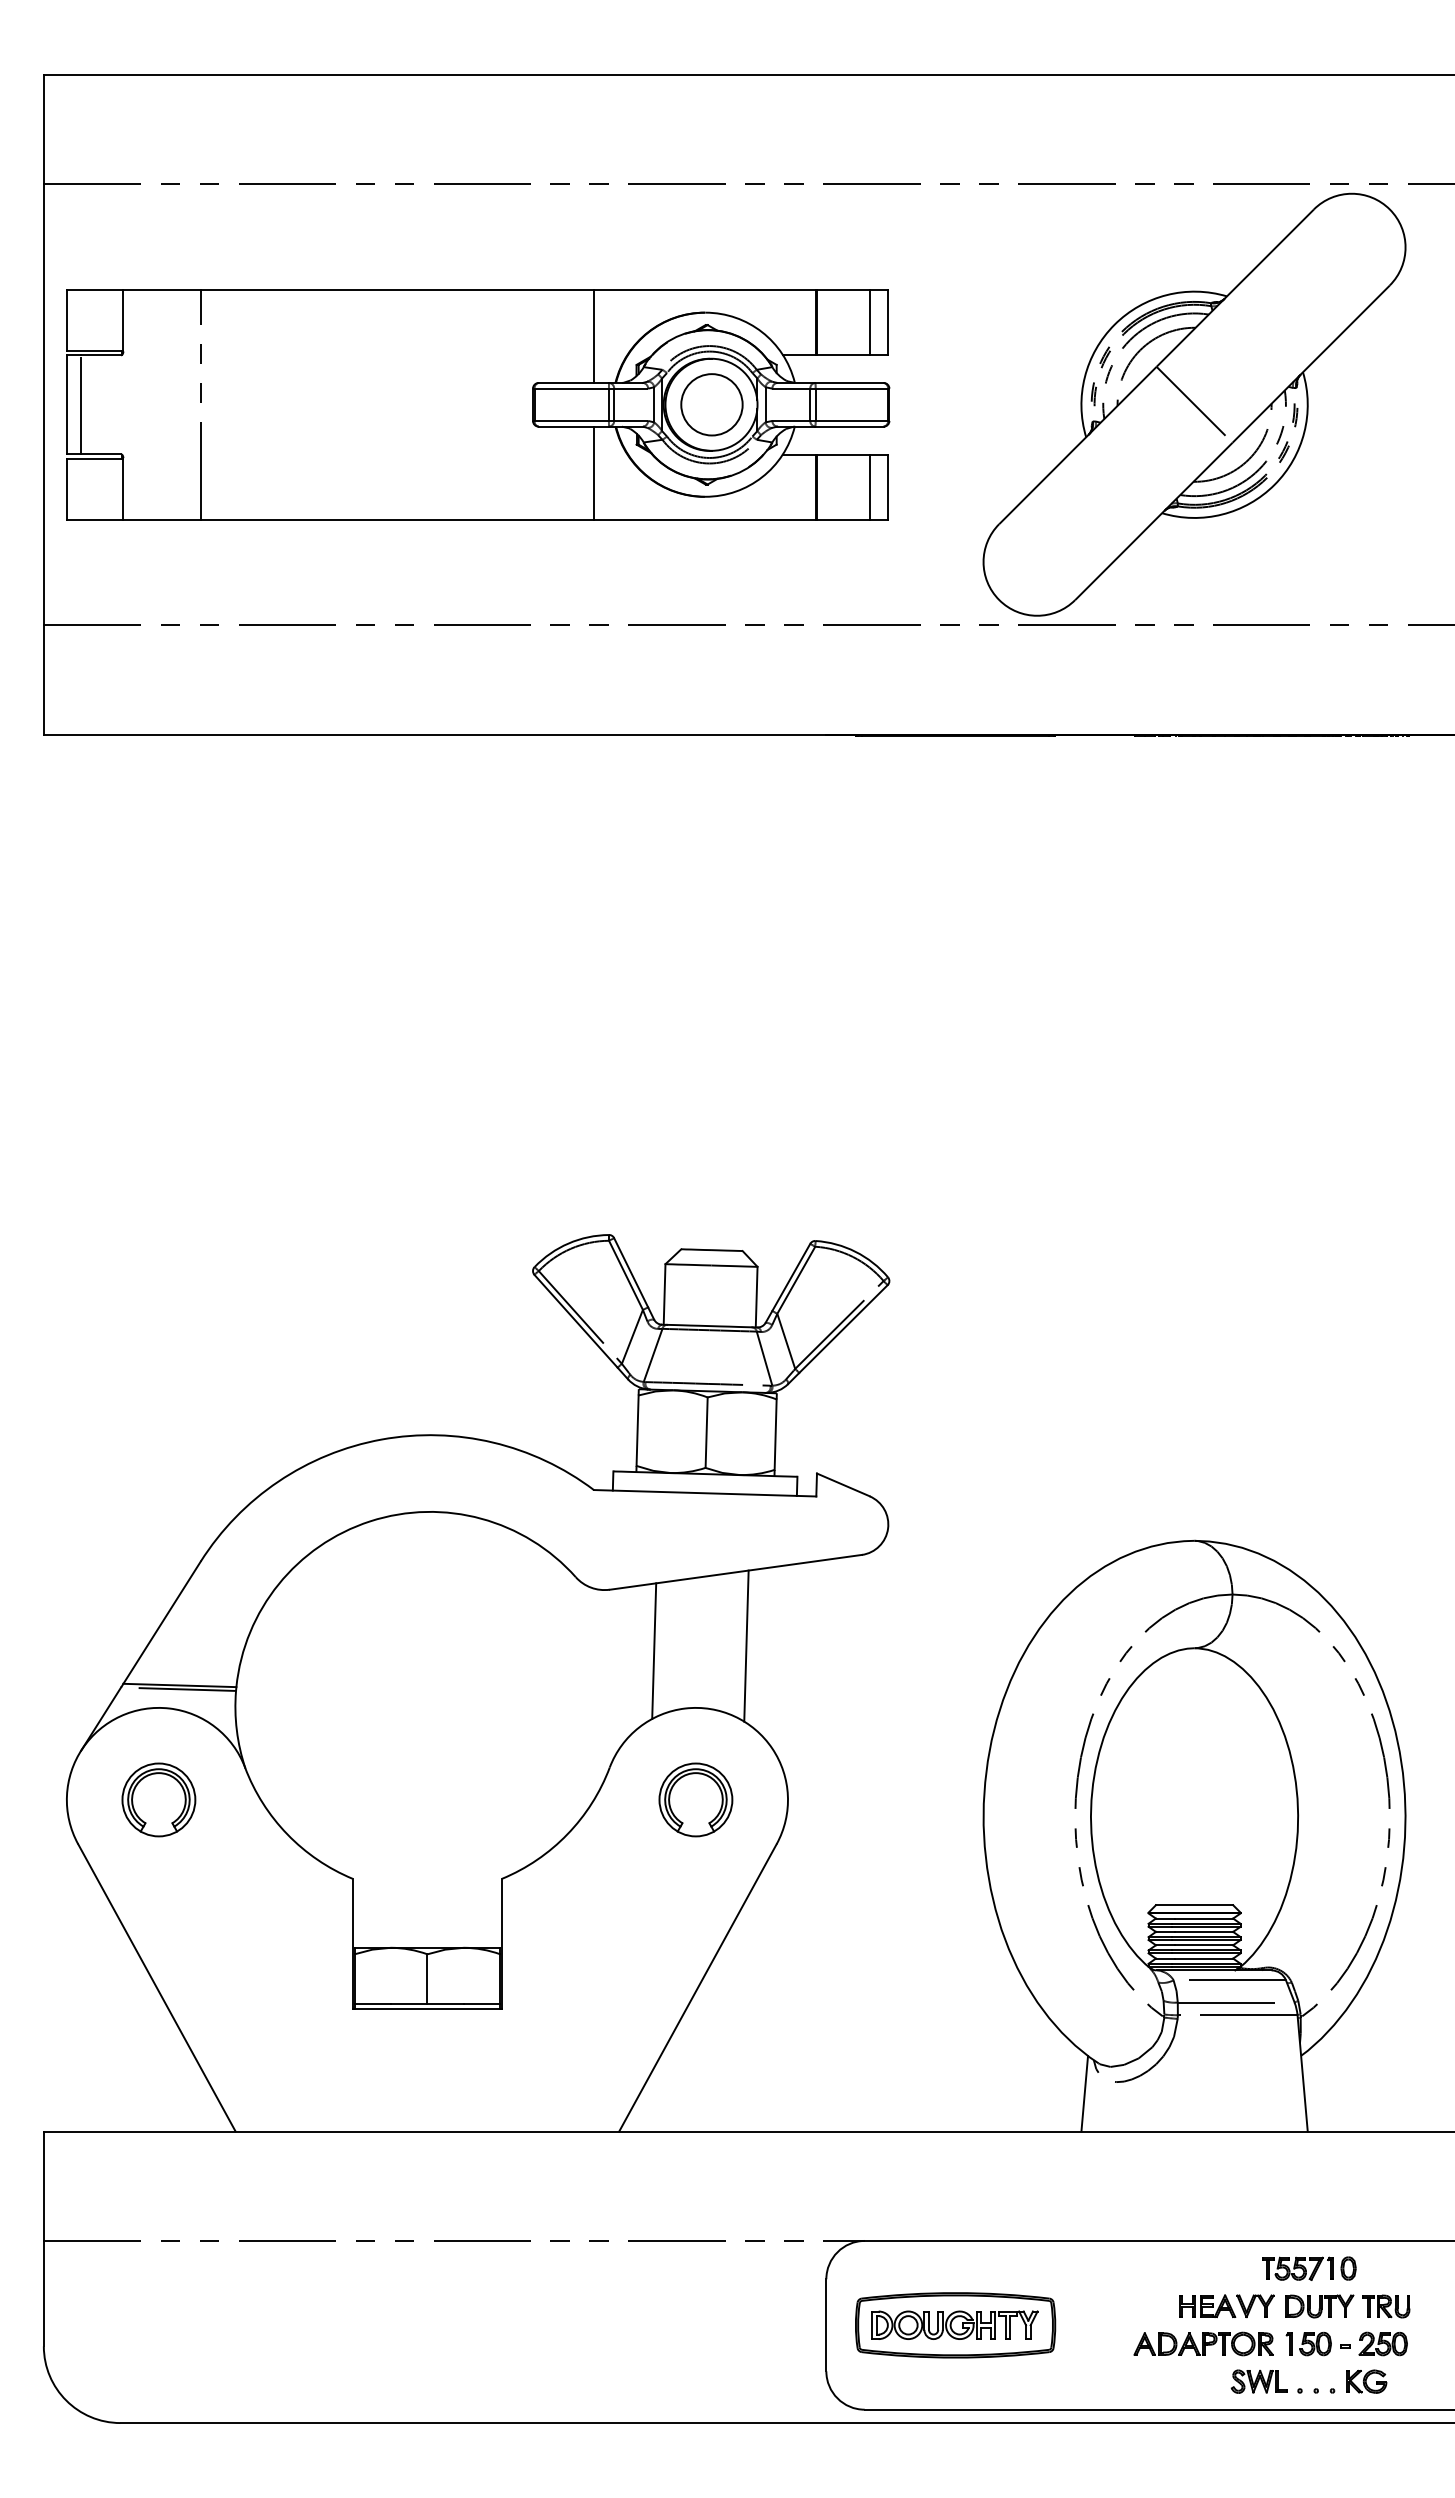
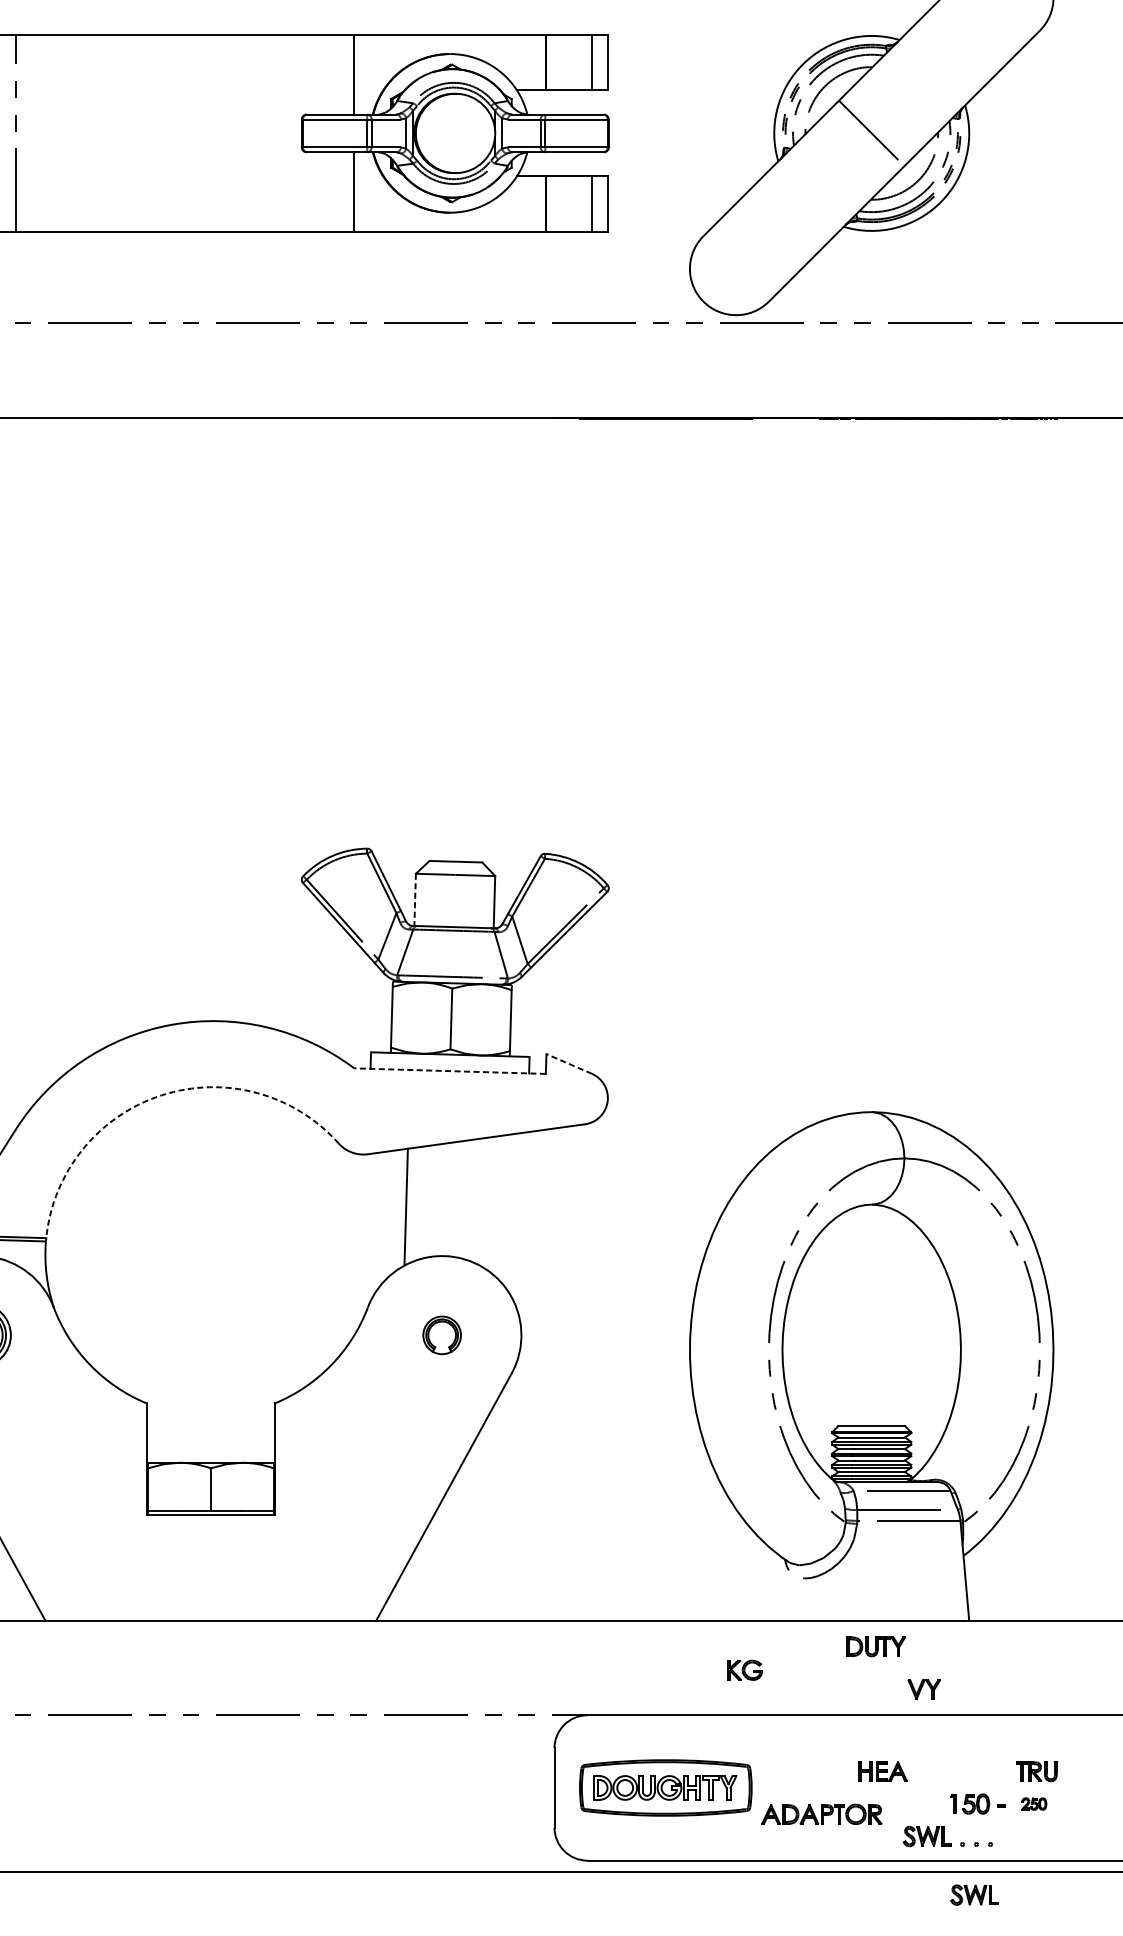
circle: (711, 404) -> (455, 133), removed
line: (664, 1294) -> (415, 899), solid -> dashed
line: (843, 1484) -> (569, 1063), solid -> dashed
line: (704, 1493) -> (449, 1071), solid -> dashed
arc: (370, 1521) -> (161, 1095), solid -> dashed
line: (746, 1645) -> (485, 1202), removed
part: (695, 1799) -> (441, 1334), size x0.6
line: (1084, 2093) -> (776, 1588), removed
part: (1309, 2268) -> (970, 1739), removed
part: (1255, 2306) -> (924, 1689), moved
part: (1319, 2306) -> (875, 1646), moved
part: (1203, 2343) -> (821, 1813), moved
part: (1382, 2343) -> (1033, 1803), size x0.6
part: (1366, 2381) -> (745, 1670), moved
part: (1313, 2449) -> (974, 1894), added

